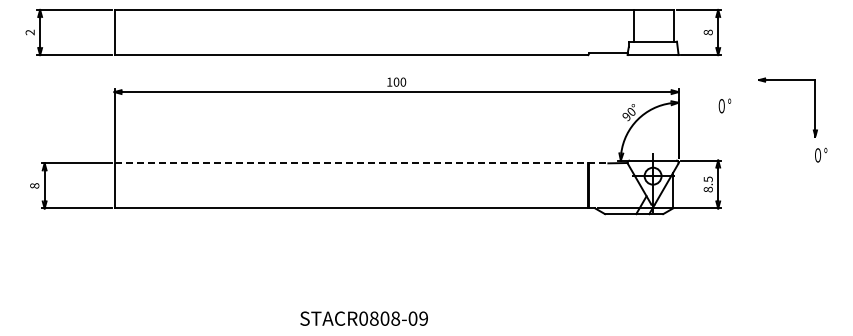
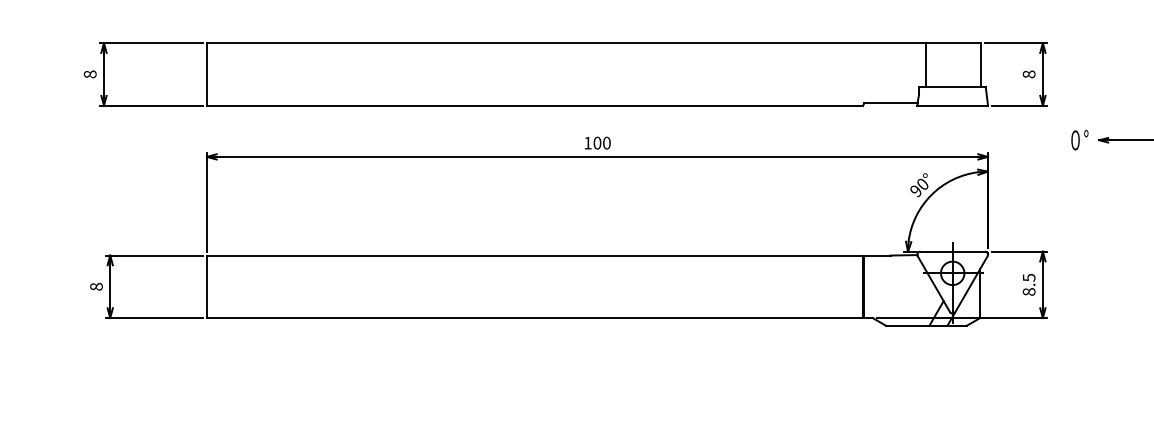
text: (29, 32) -> (89, 74), 2 -> 8
text: (724, 105) -> (1079, 139), moved
line: (361, 163) -> (548, 255), dashed -> solid

